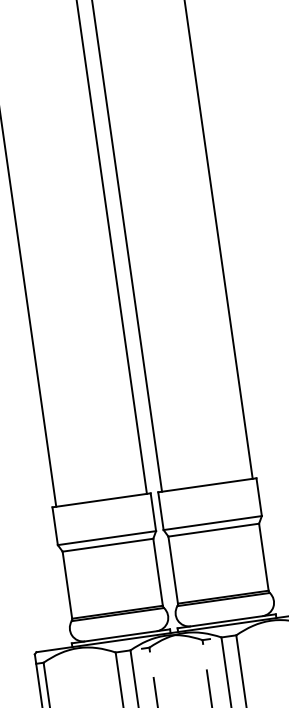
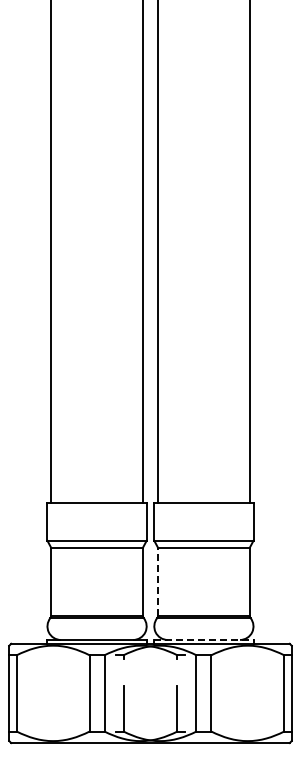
line: (173, 569) -> (158, 581), solid -> dashed
line: (226, 620) -> (203, 639), solid -> dashed

